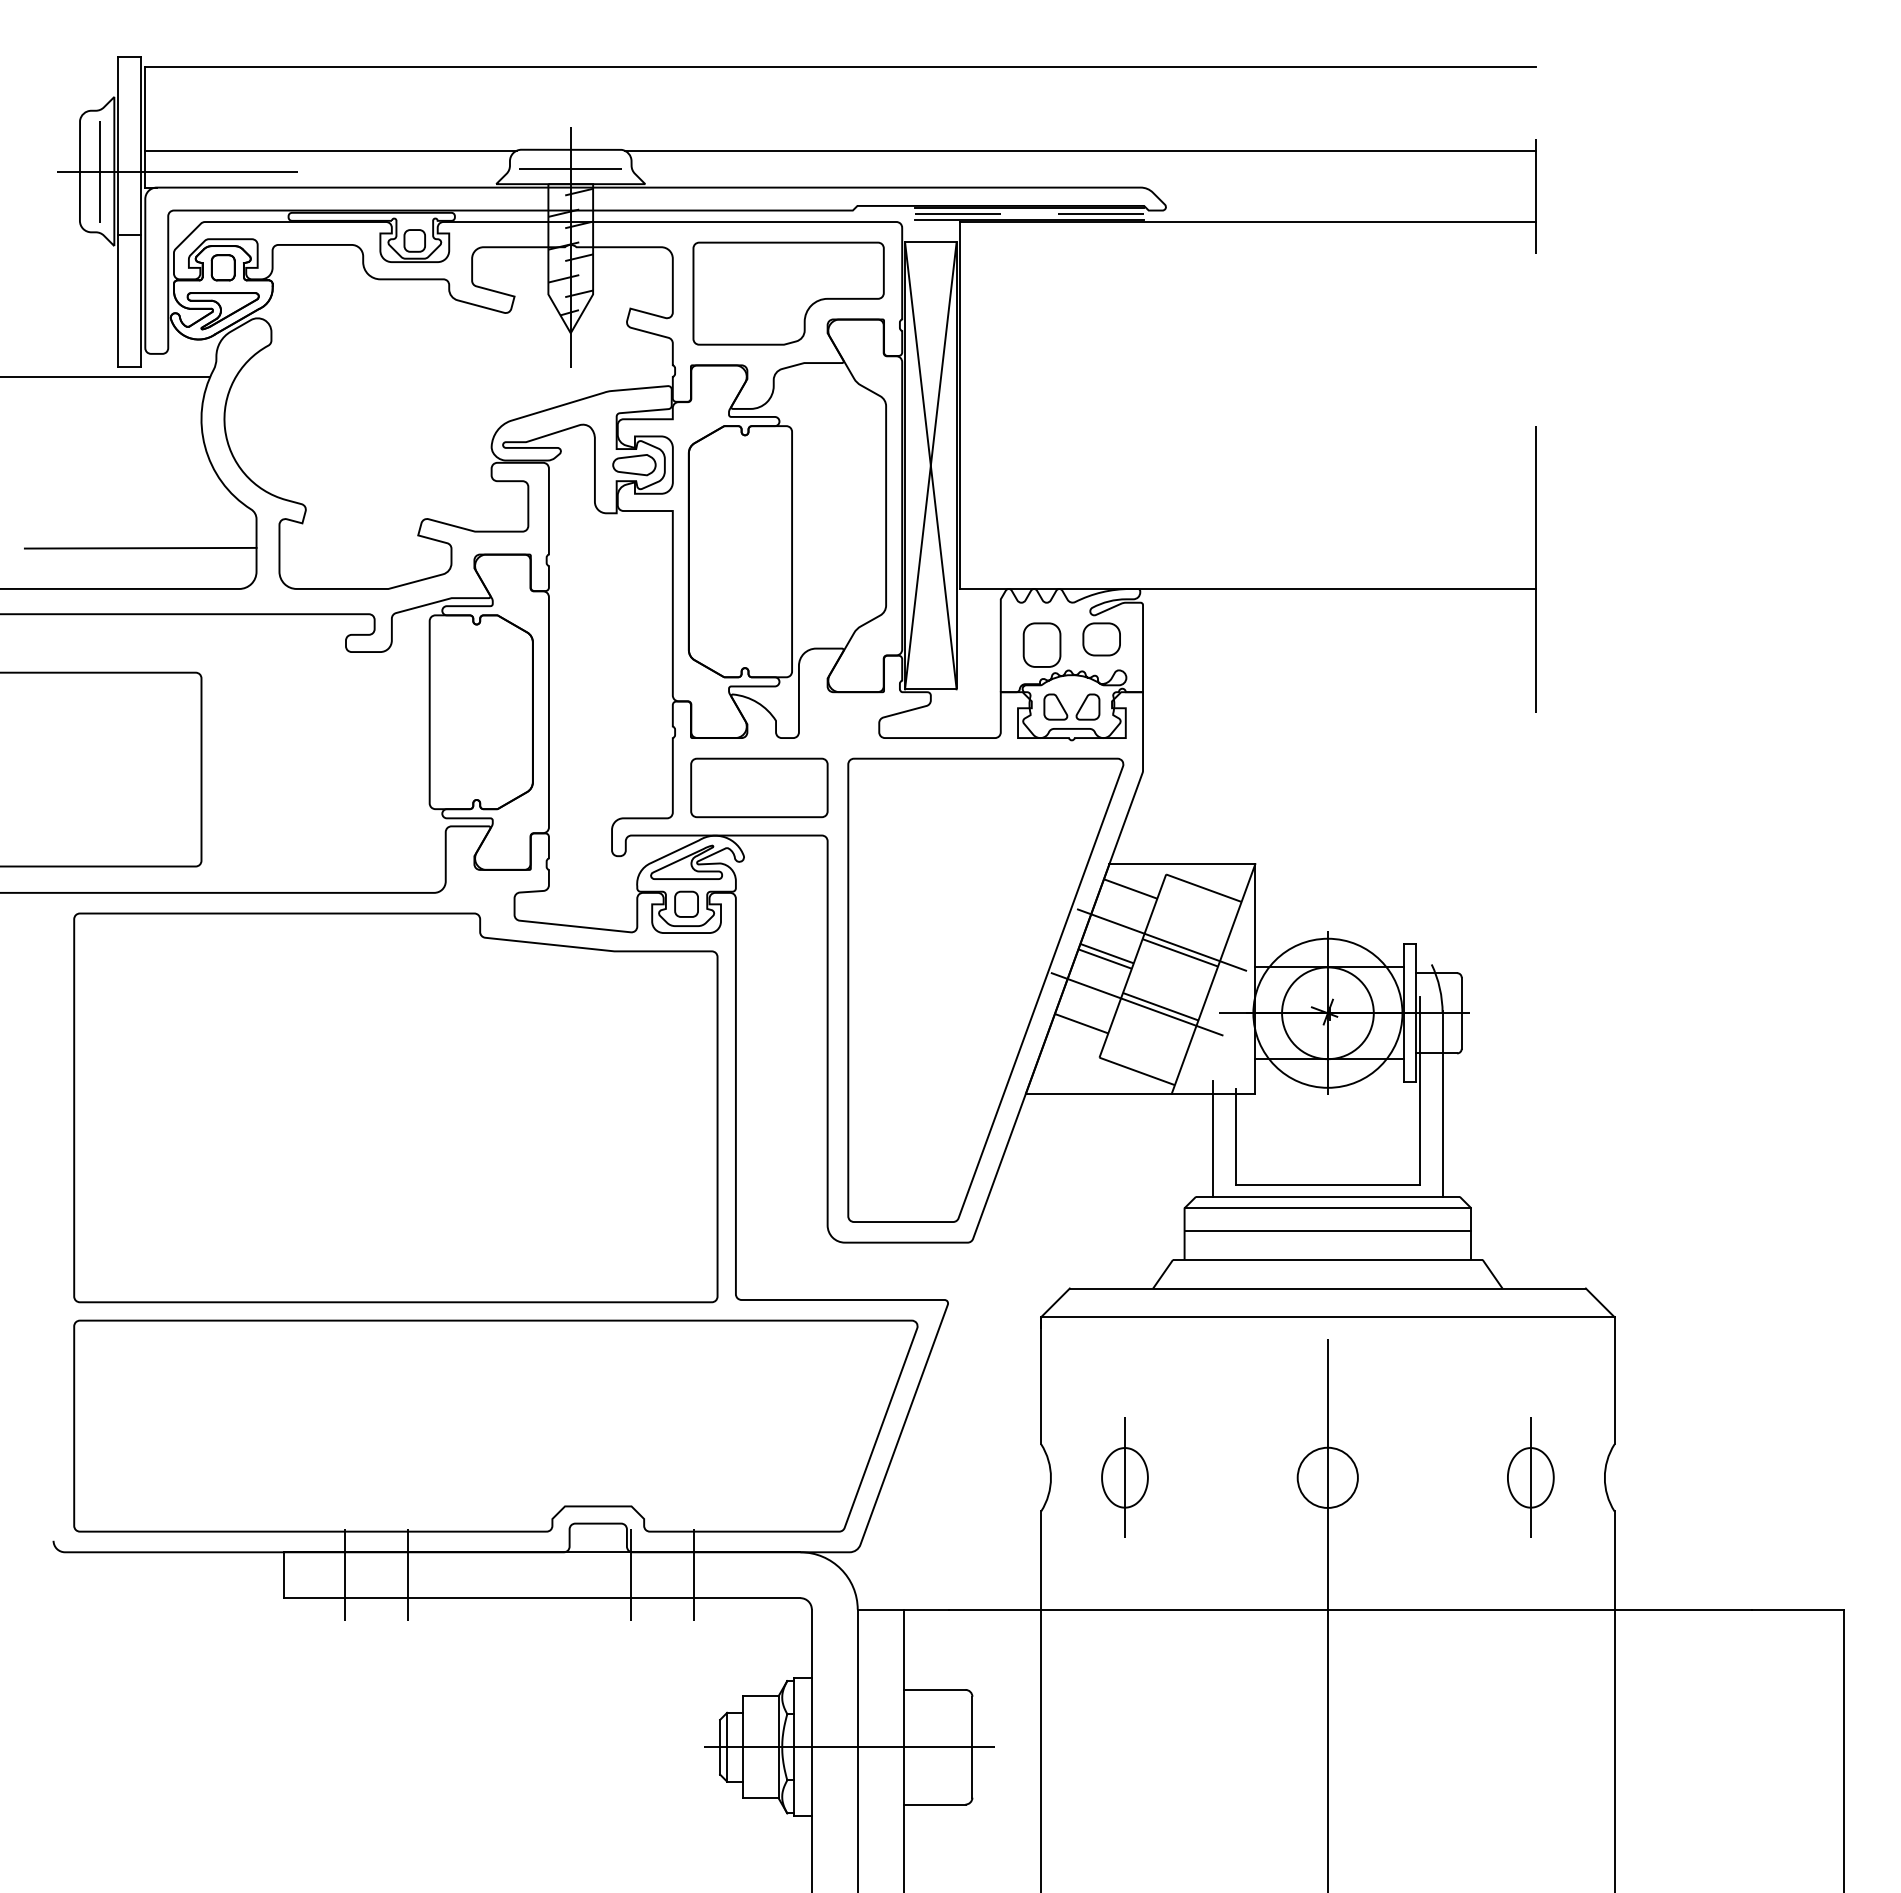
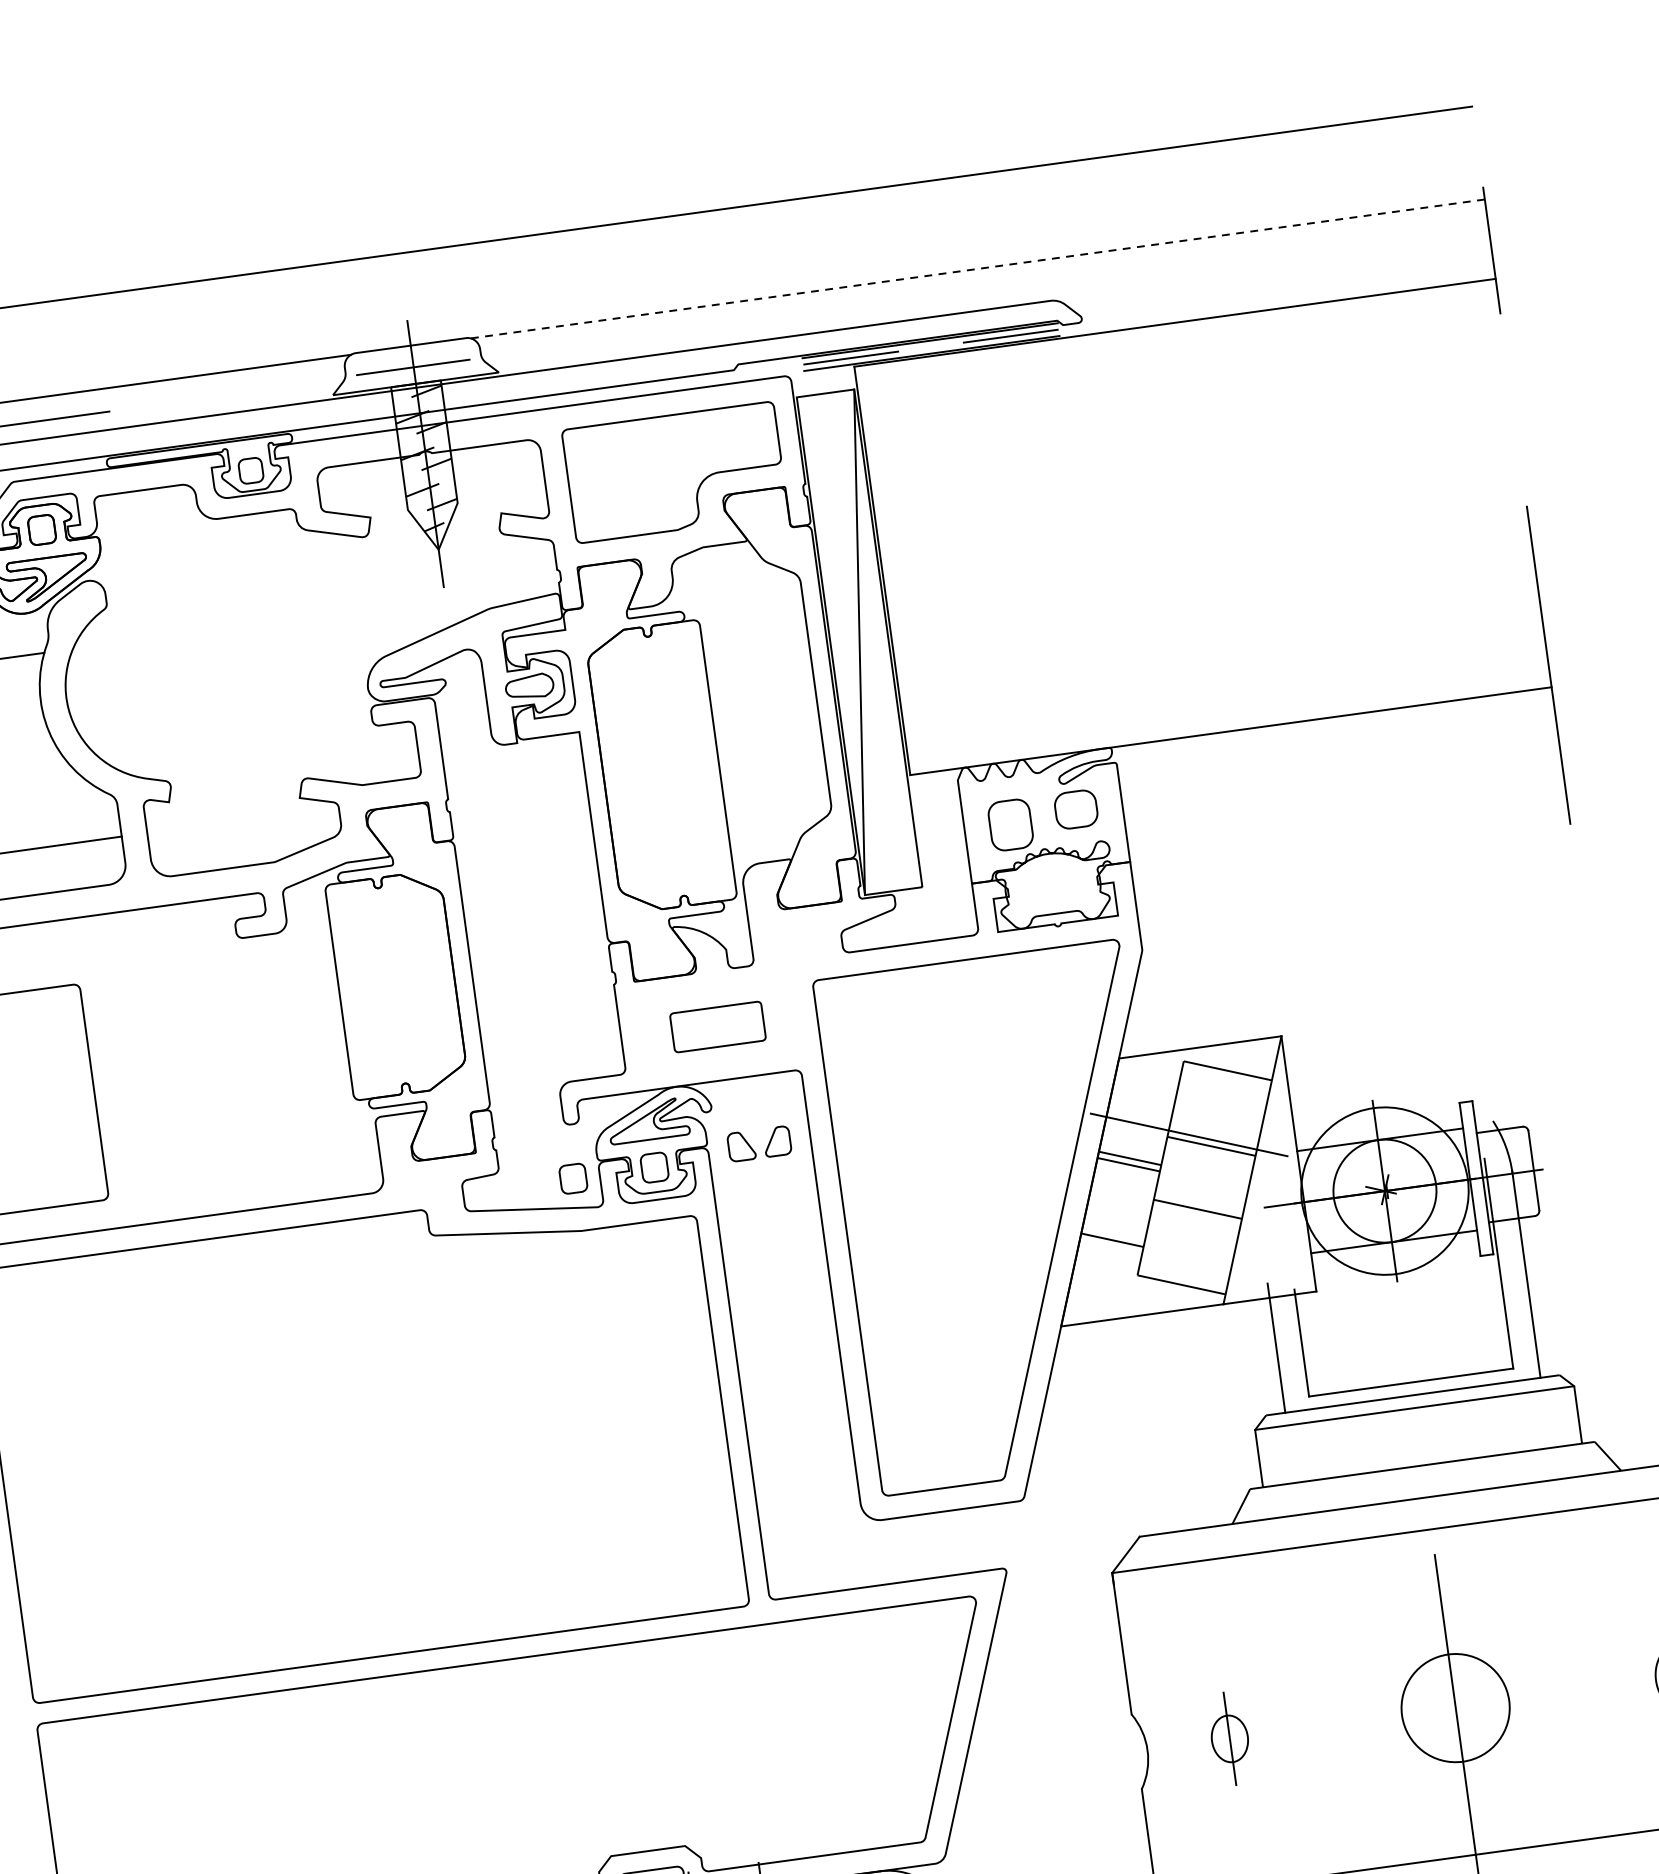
line: (1080, 150) -> (978, 268), solid -> dashed
line: (930, 465) -> (859, 642), removed
part: (1066, 711) -> (754, 1149), moved
part: (759, 787) -> (717, 1026), size x0.6
line: (1130, 888) -> (1146, 1082), removed
part: (613, 903) -> (573, 1177), added
line: (1136, 1003) -> (1170, 1209), removed
line: (1327, 1231) -> (1417, 1434), removed
part: (1124, 1477) -> (1229, 1738), size x0.7
circle: (1327, 1477) -> (1455, 1707), size x1.6

